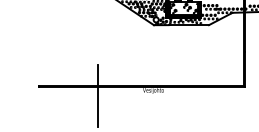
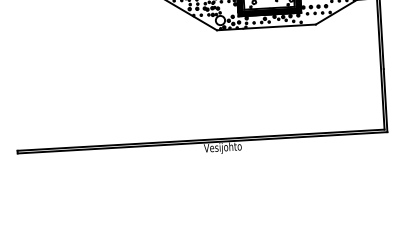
line: (97, 95) -> (122, 162), removed

